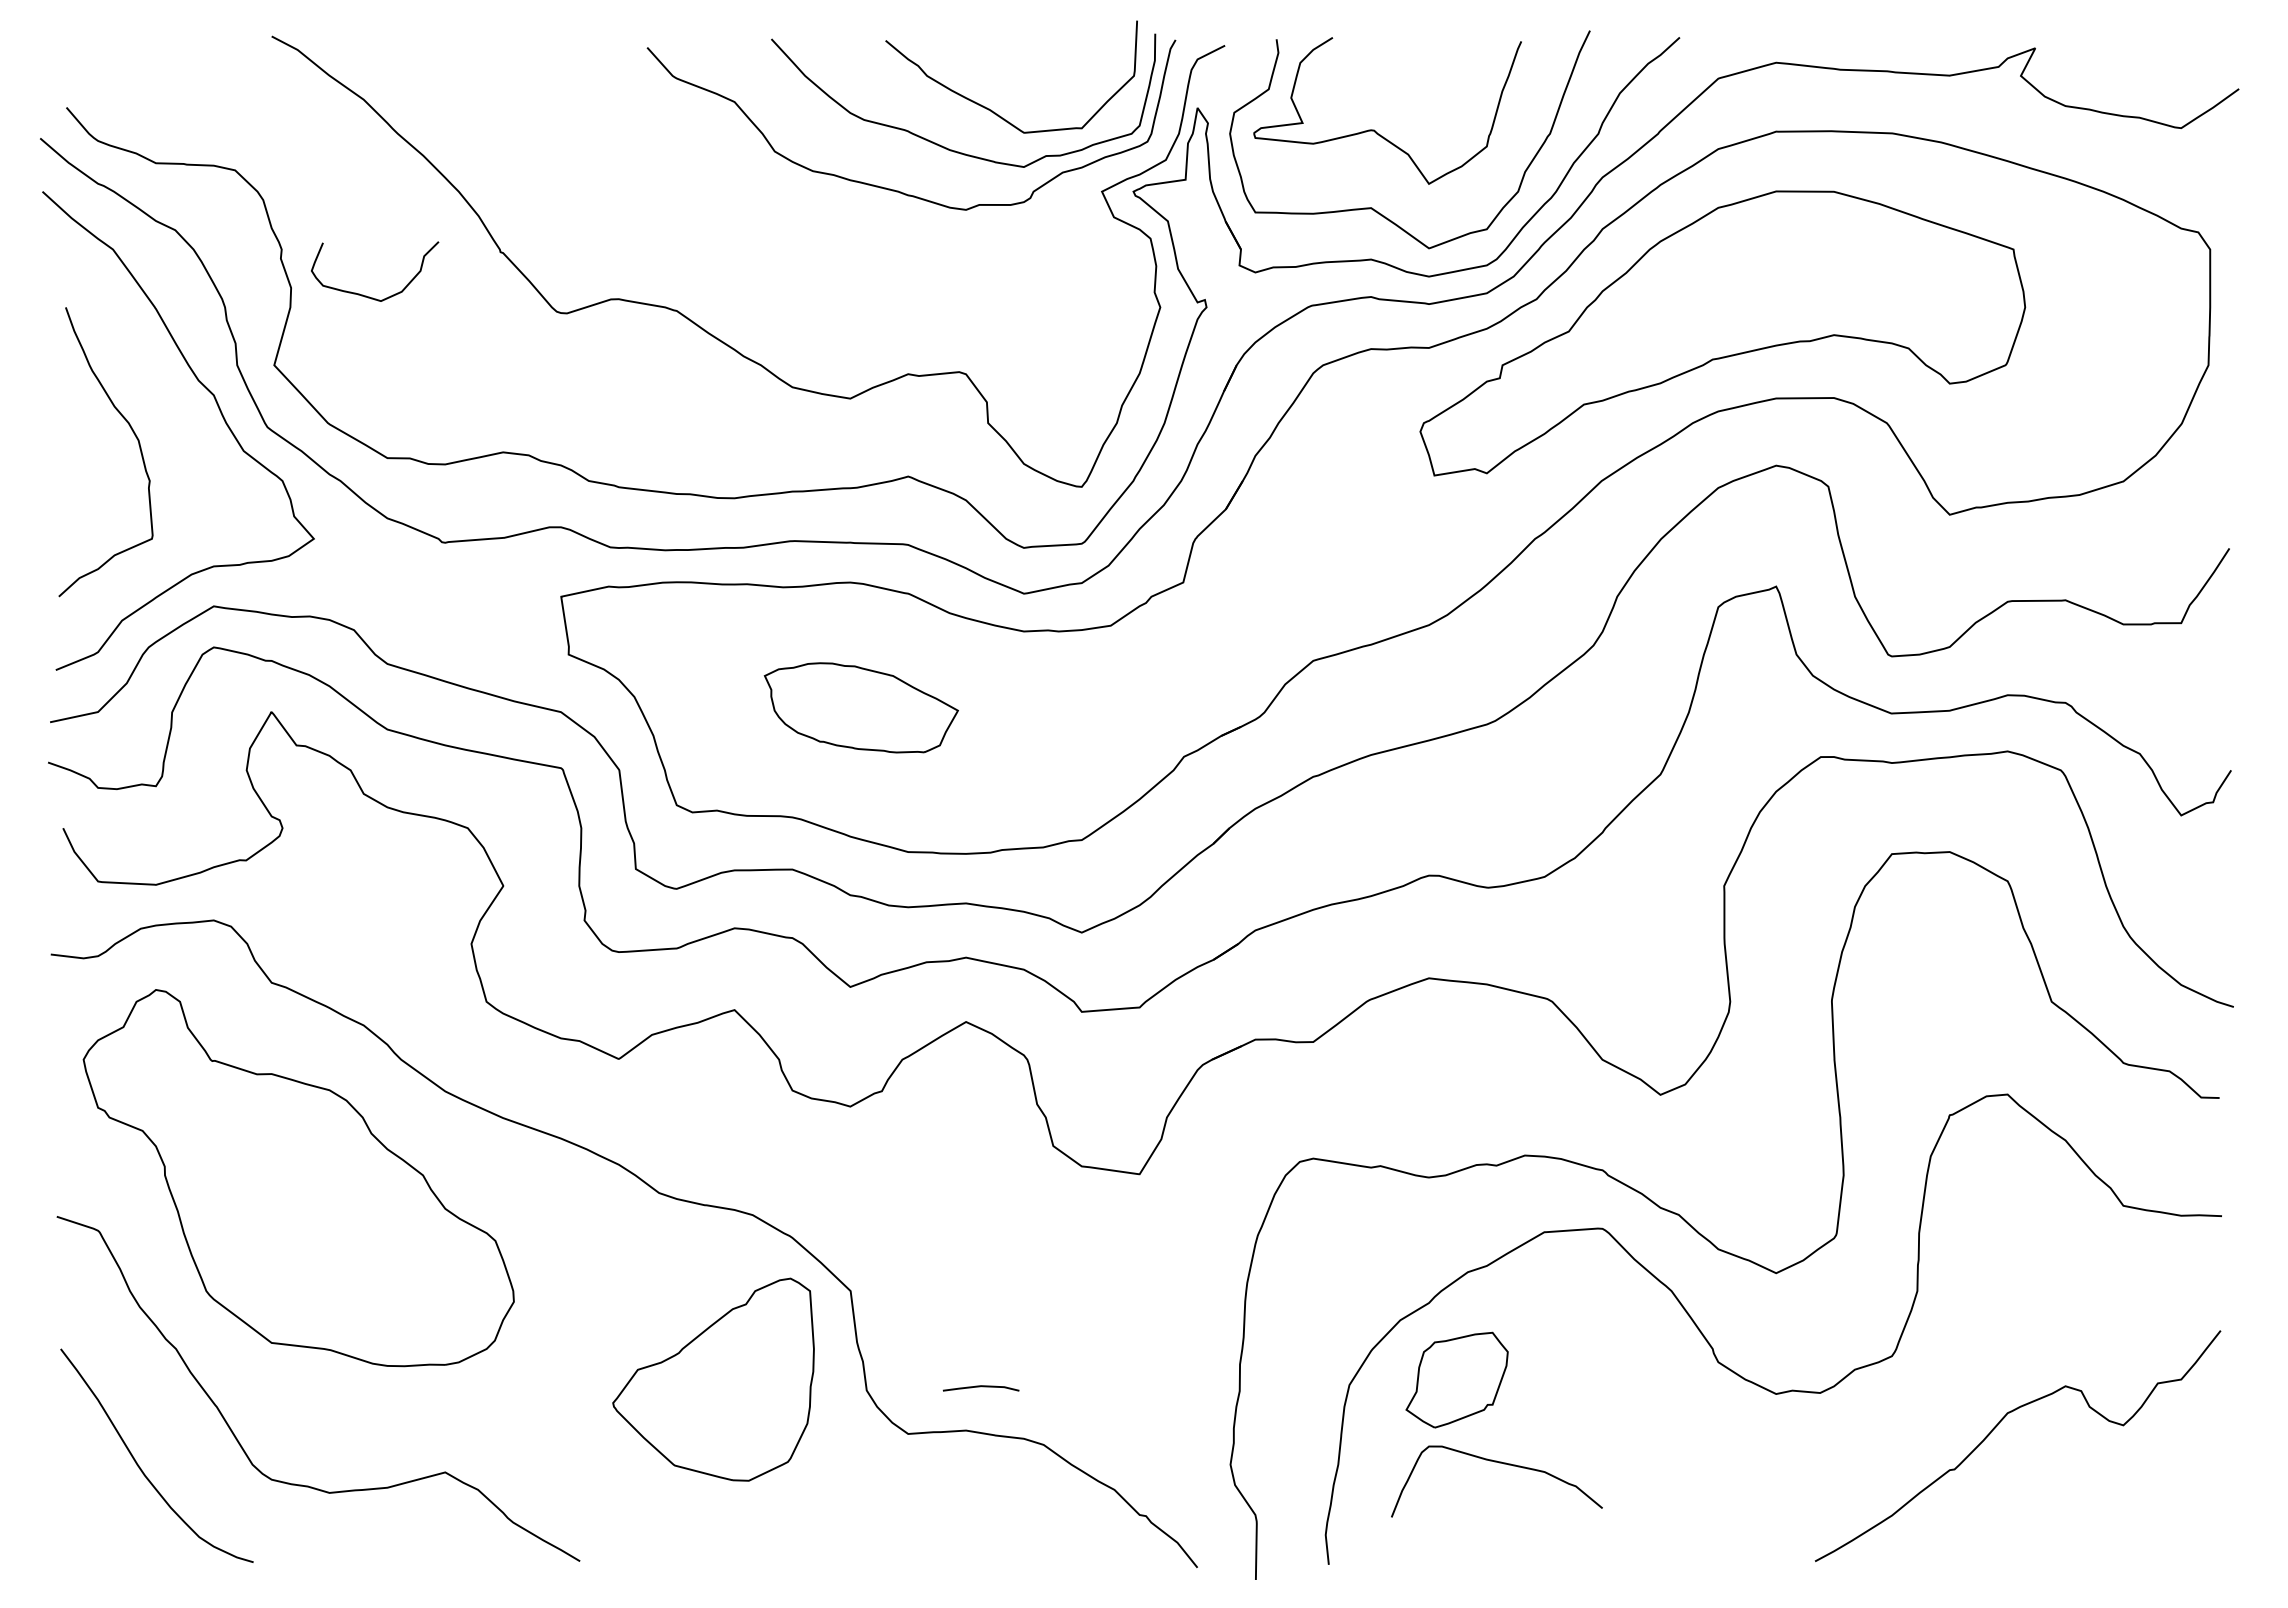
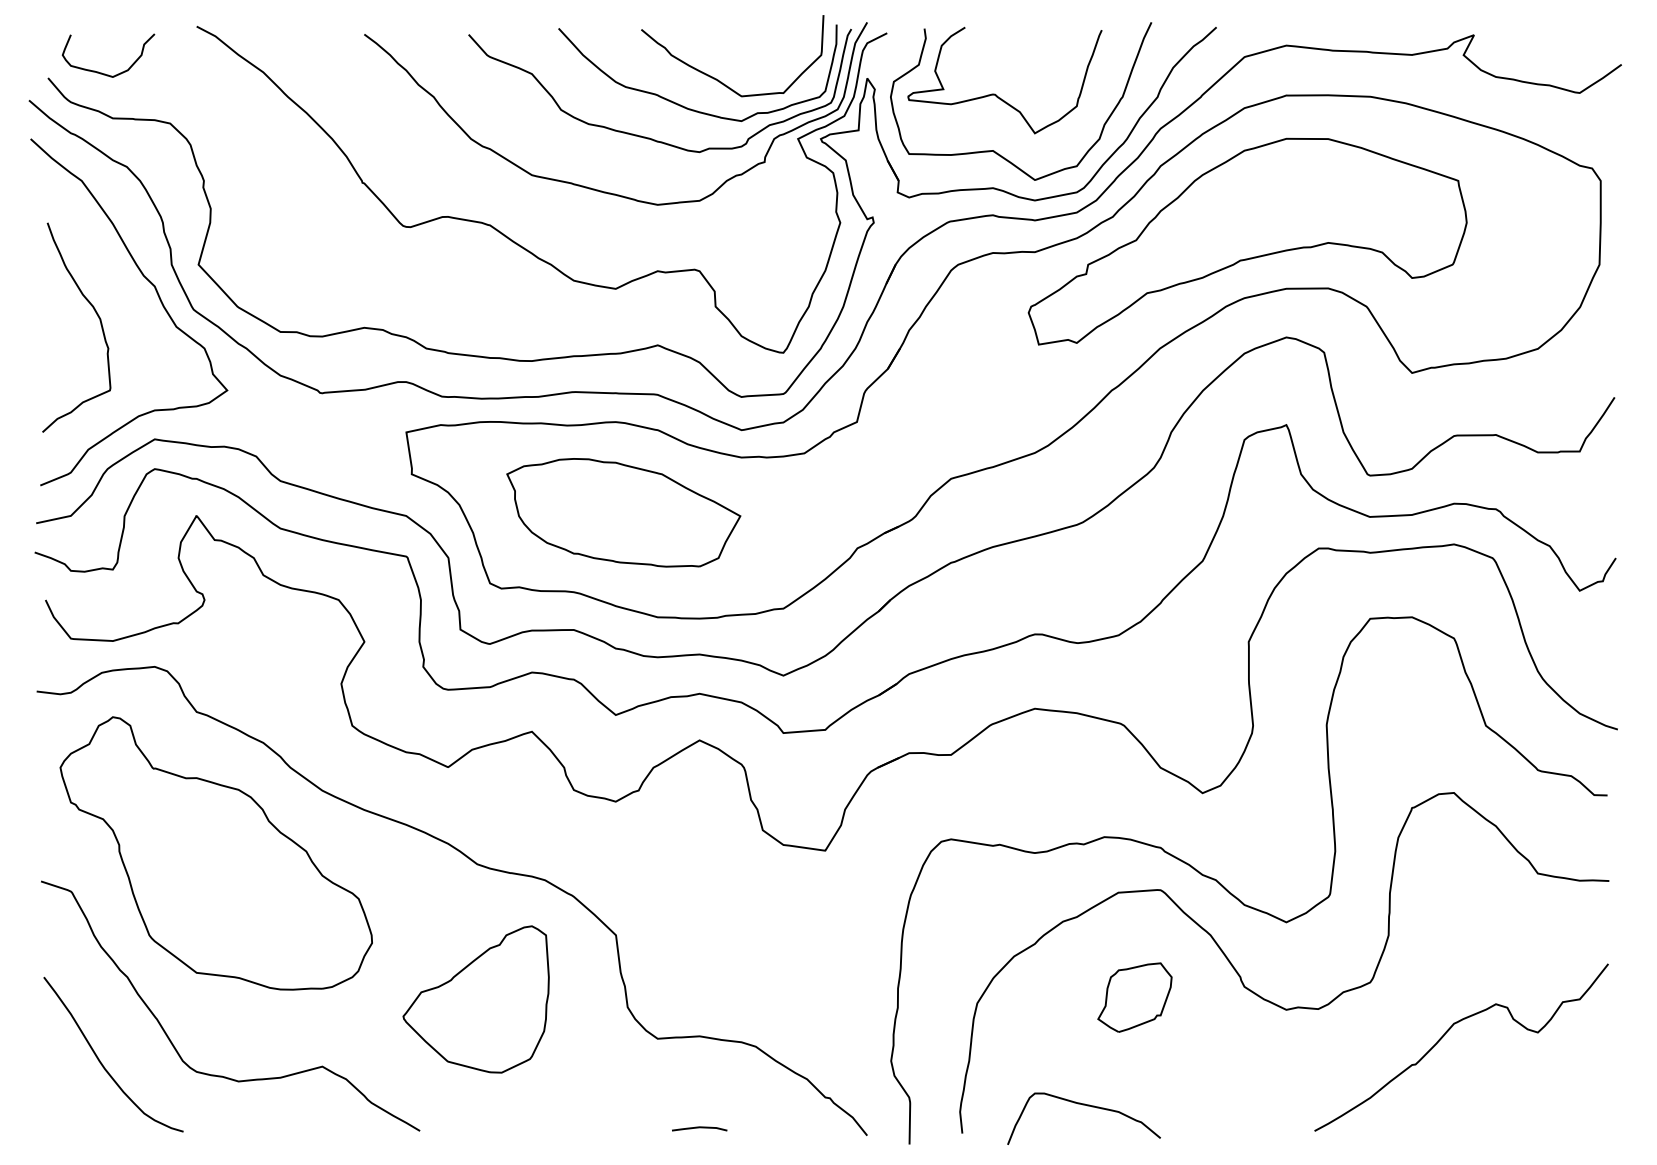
curve: (821, 260) -> (594, 188), added
curve: (366, 295) -> (102, 72), moved
part: (861, 707) -> (623, 512), size x1.67
part: (713, 1379) -> (476, 999), moved
part: (1456, 1379) -> (1134, 997), moved
line: (980, 1387) -> (699, 1128), moved
curve: (1499, 1463) -> (1085, 1105), moved

